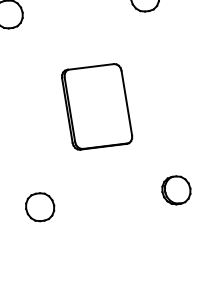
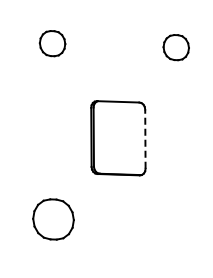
line: (127, 103) -> (145, 139), solid -> dashed
part: (176, 190) -> (177, 223), removed
part: (39, 207) -> (53, 219), size x1.6

